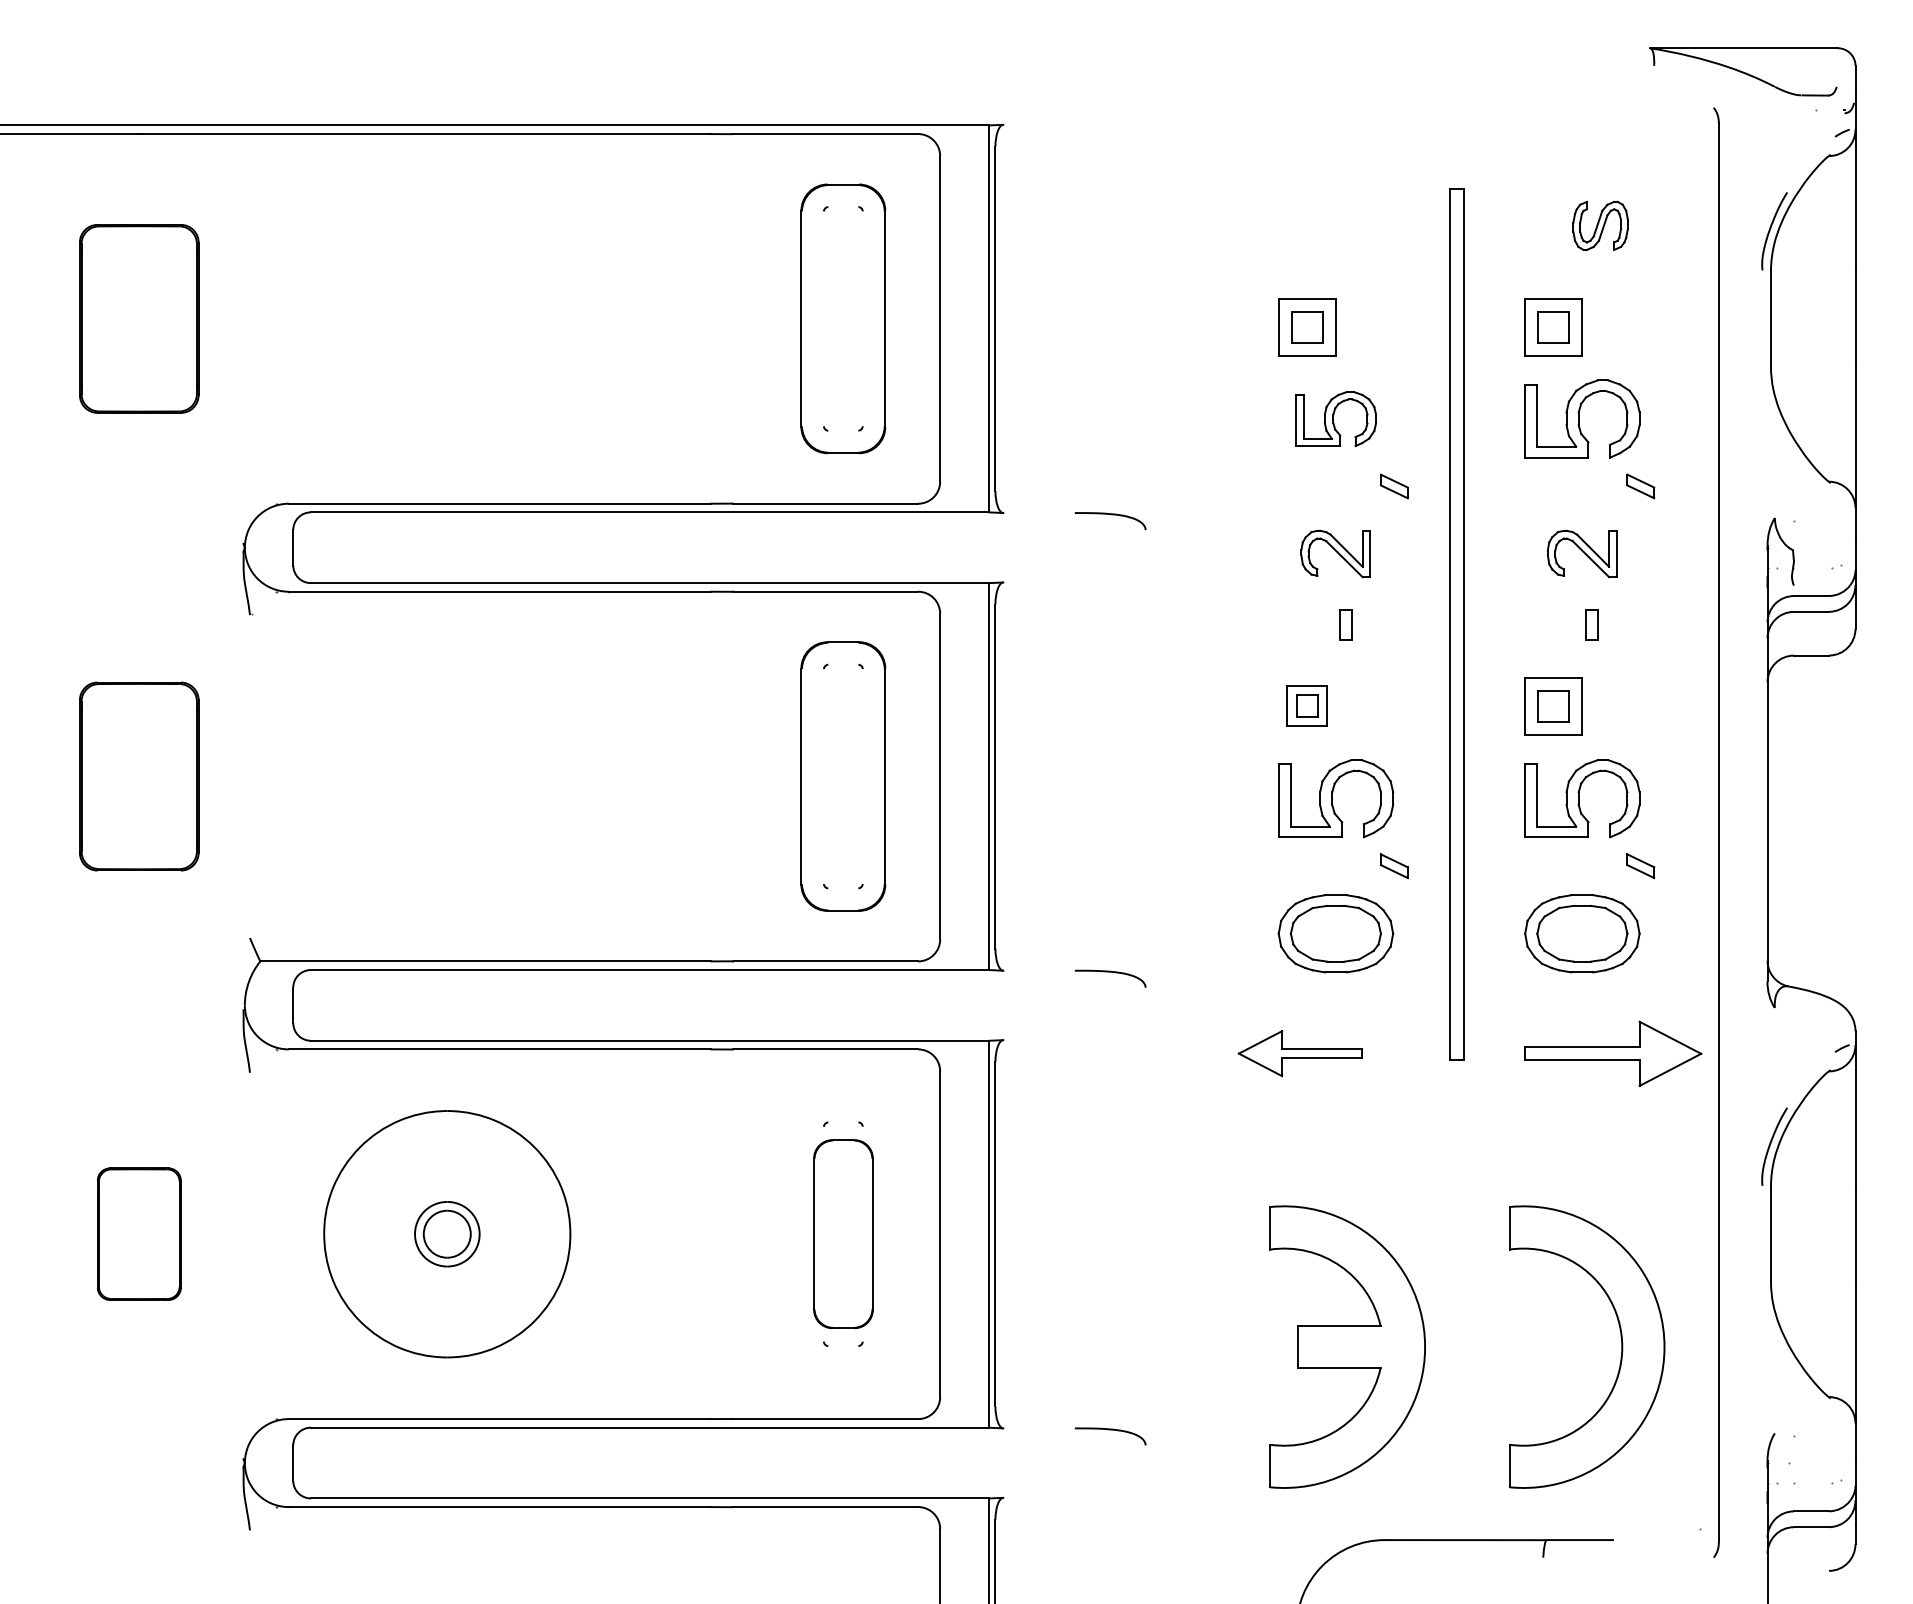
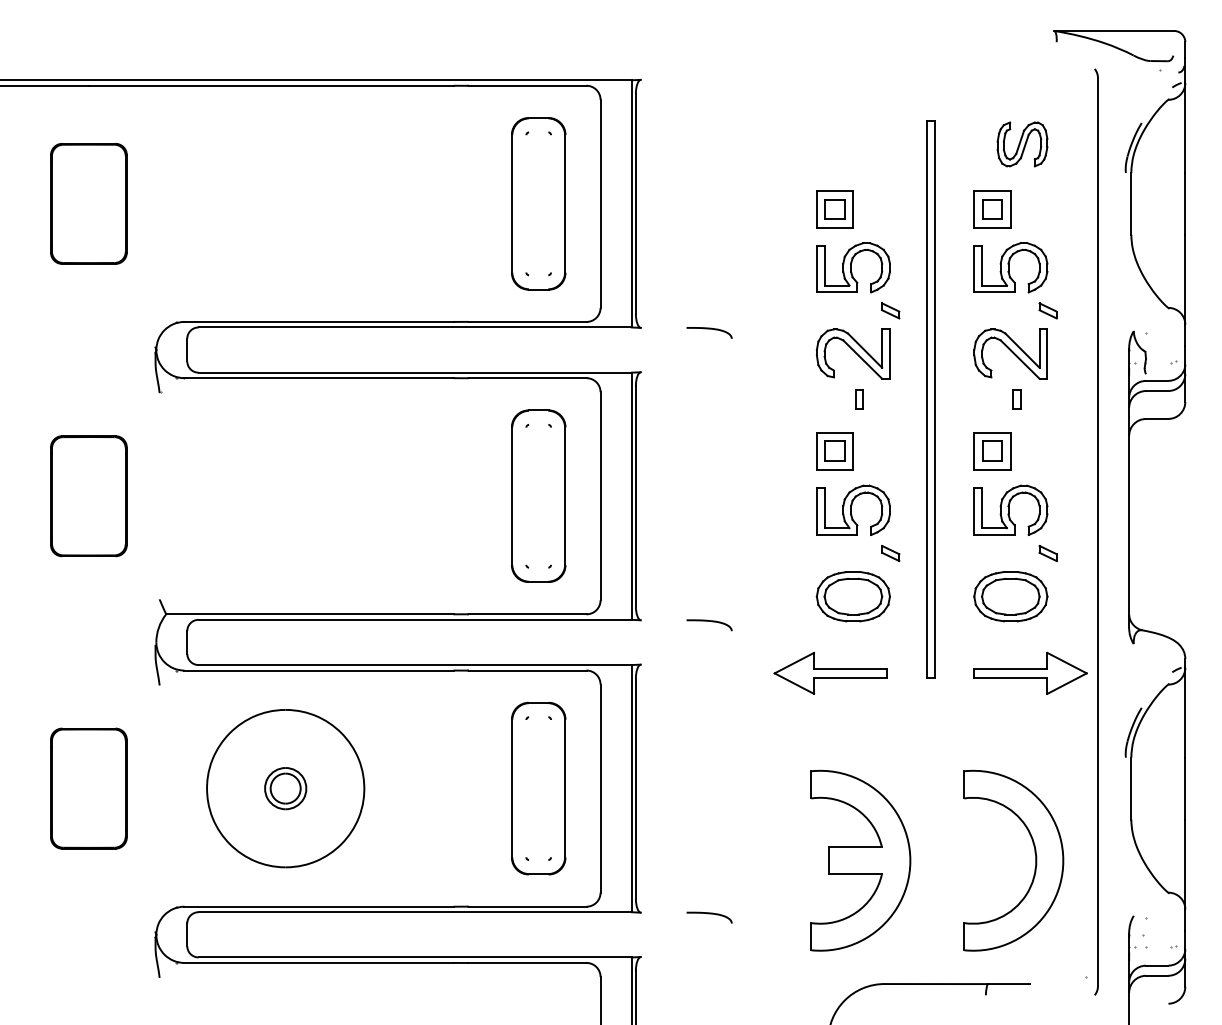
part: (1600, 225) -> (1022, 144), size x1.43
part: (1336, 418) -> (853, 267), size x1.43
part: (1334, 553) -> (852, 353), size x1.67
part: (1581, 553) -> (1010, 353), size x1.67
part: (1306, 706) -> (834, 451), size x1.43
part: (1300, 1052) -> (830, 672), size x1.43
part: (138, 1234) -> (88, 788), size x1.43
part: (843, 1234) -> (538, 788), size x1.43

